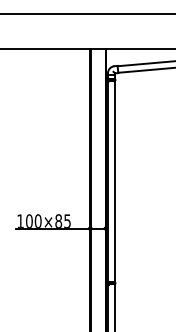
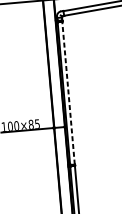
line: (114, 181) -> (68, 93), solid -> dashed

